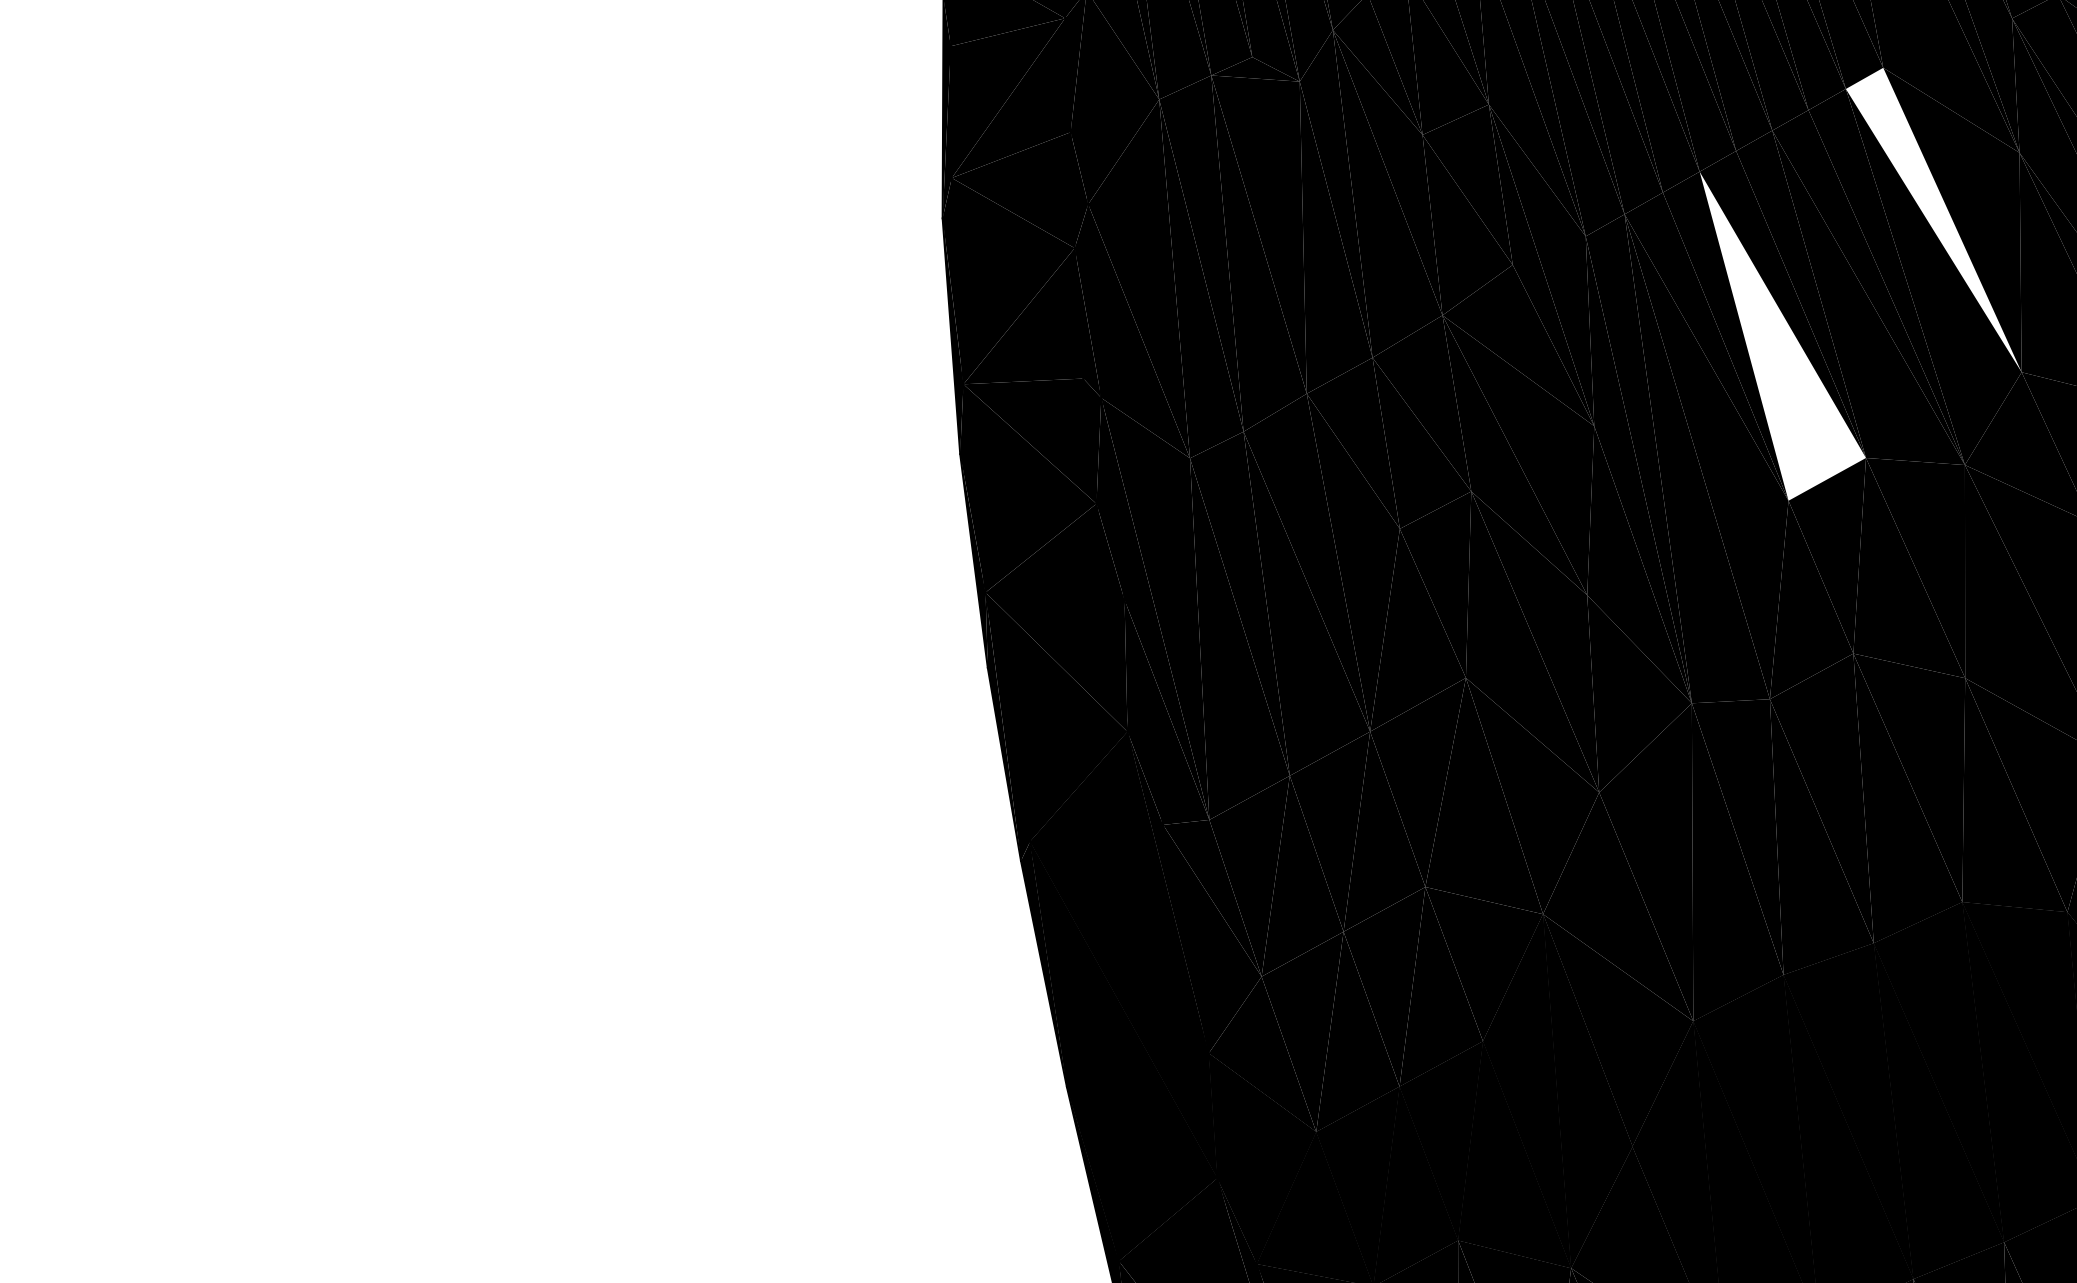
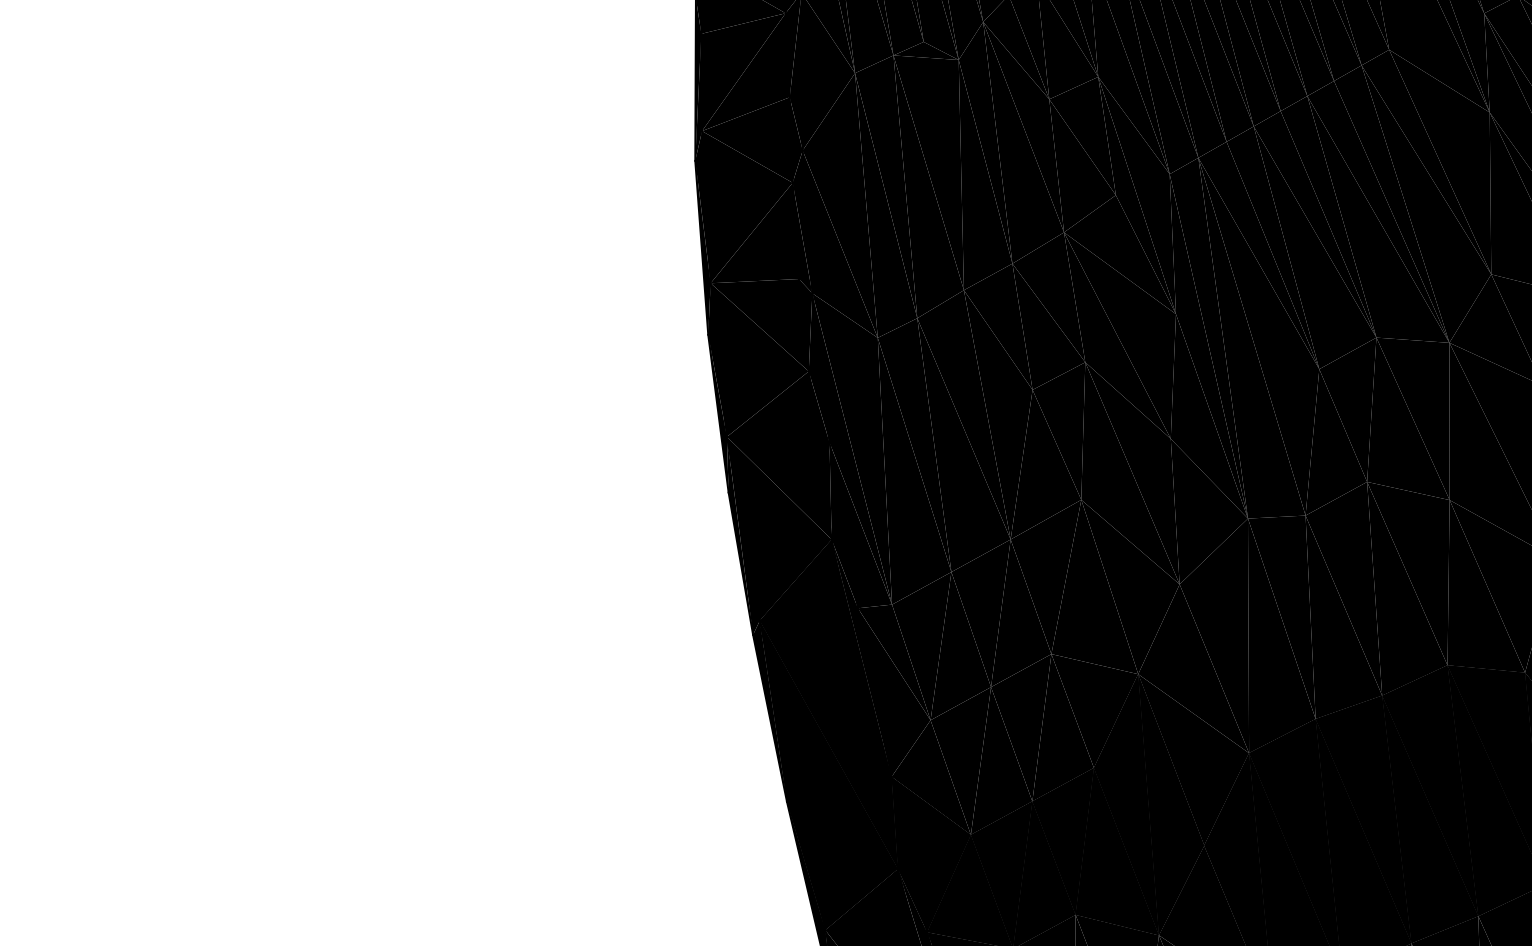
fill: (1933, 219) -> (1426, 161), added
fill: (1782, 335) -> (1314, 247), added

